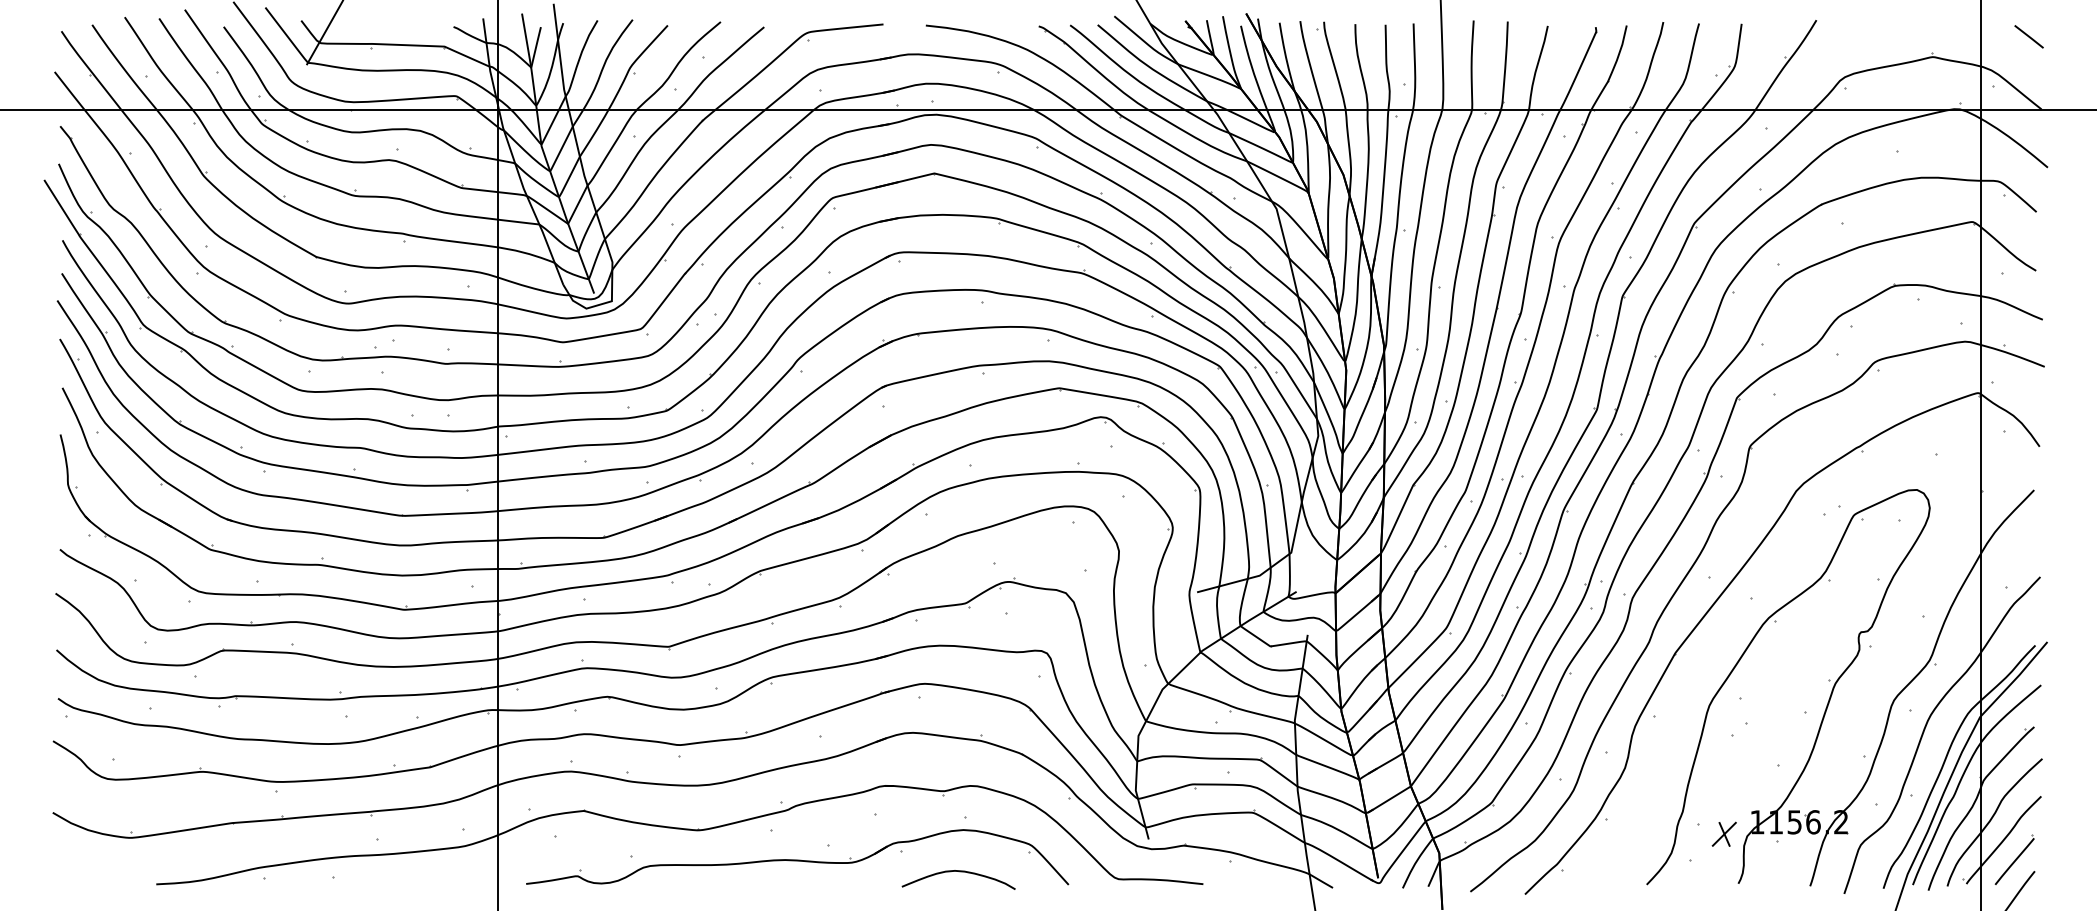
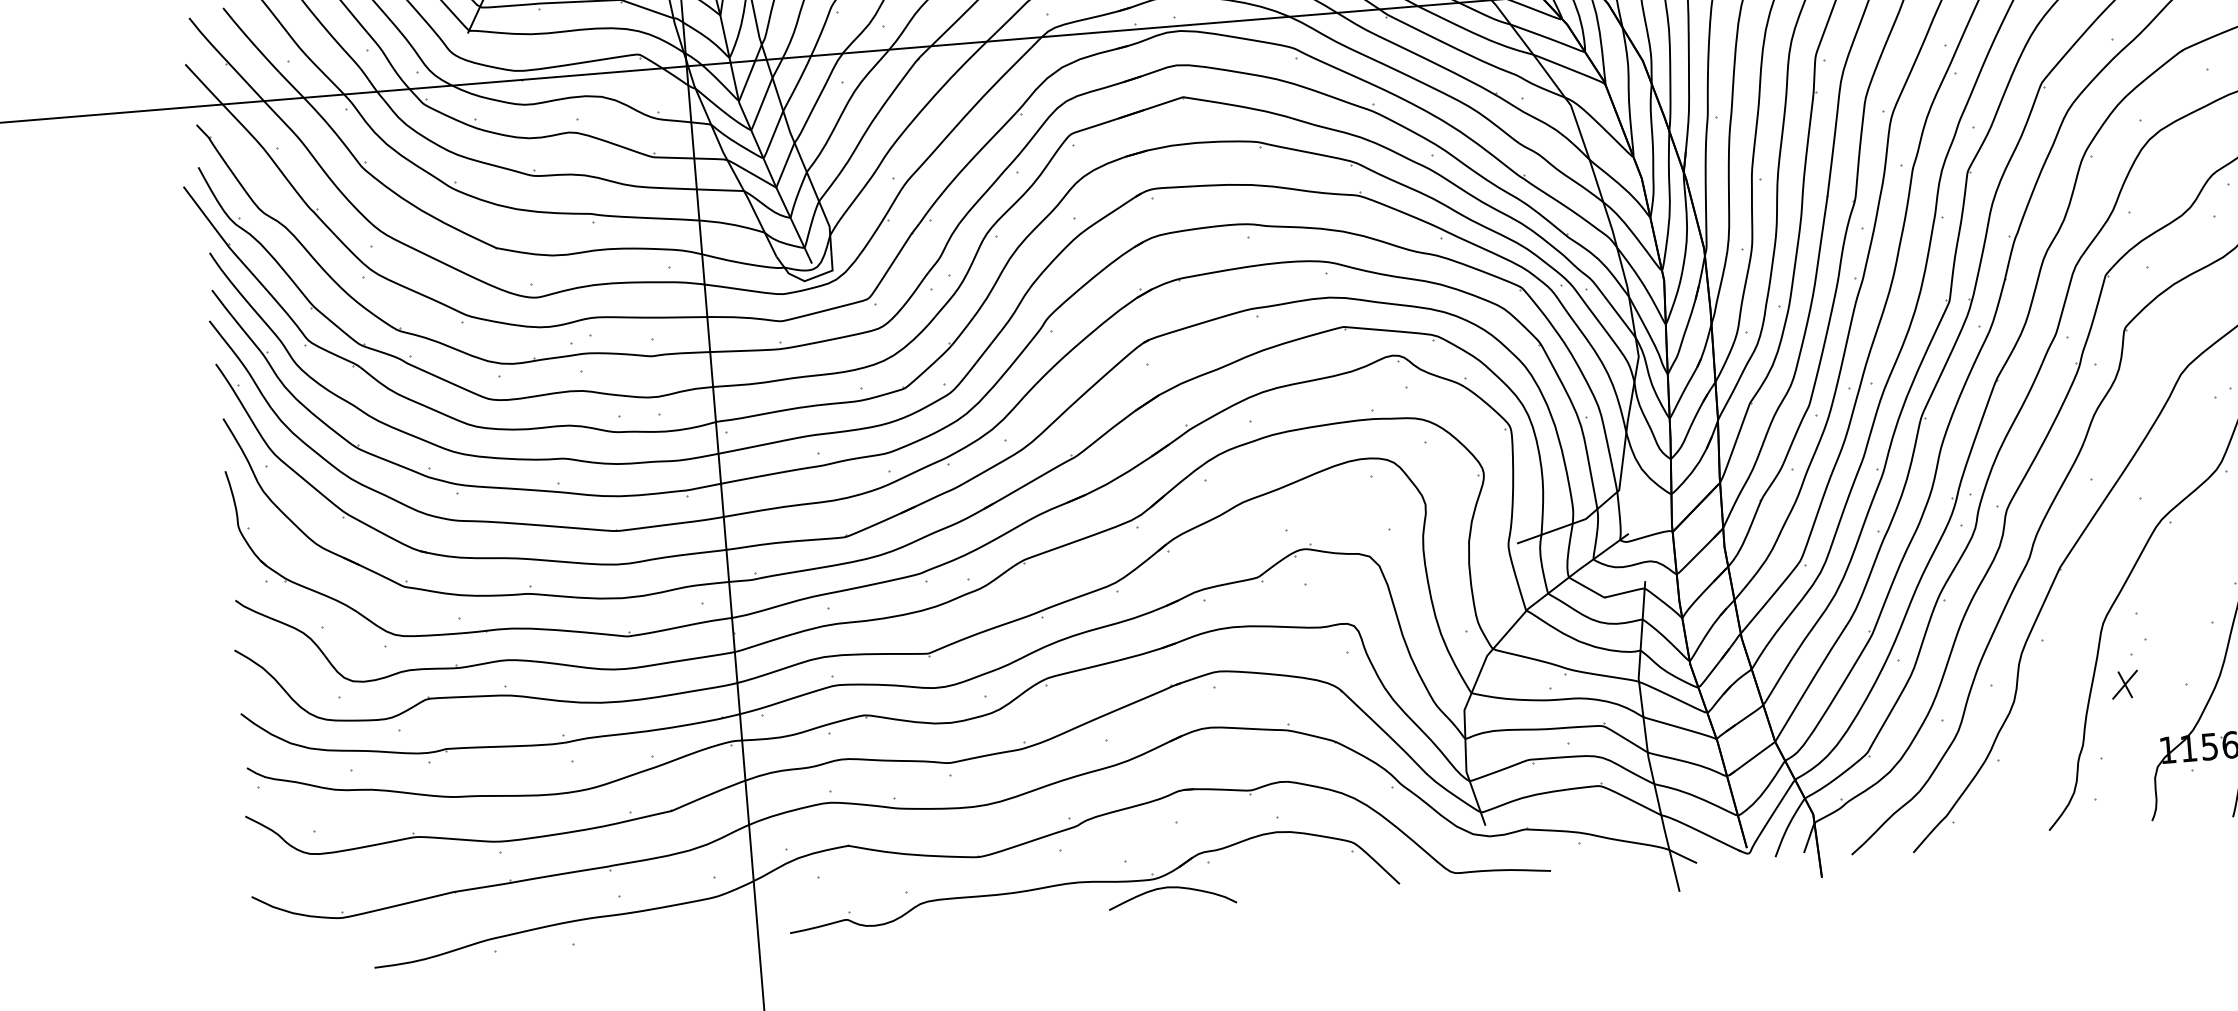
part: (1723, 833) -> (2124, 683), moved
curve: (959, 872) -> (1172, 888), moved

